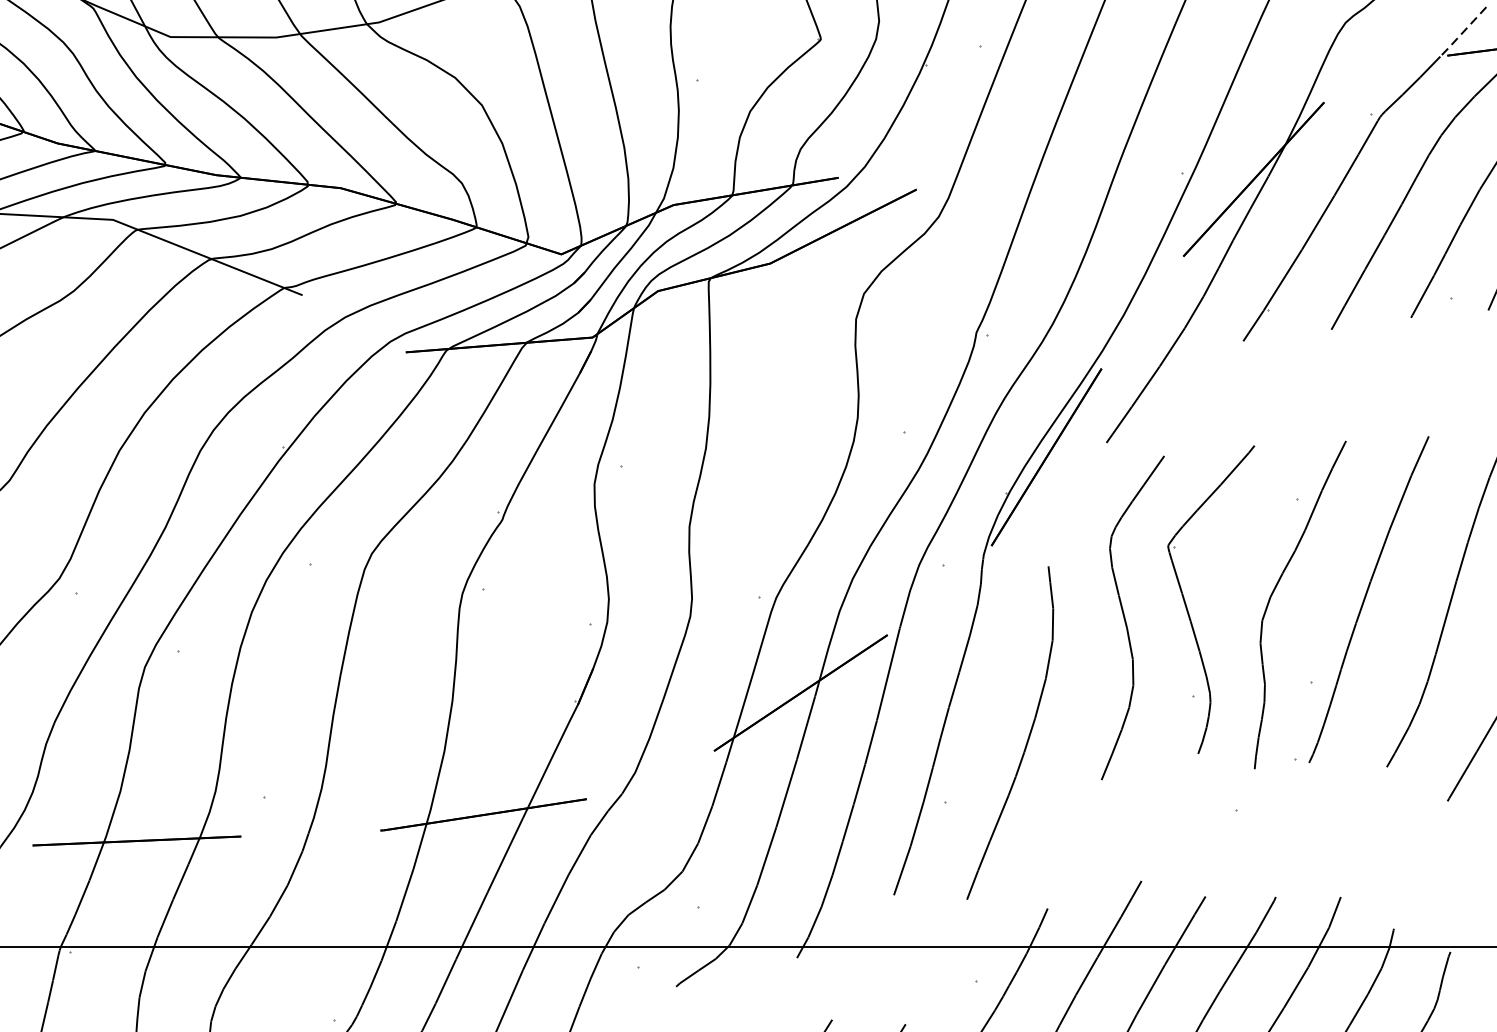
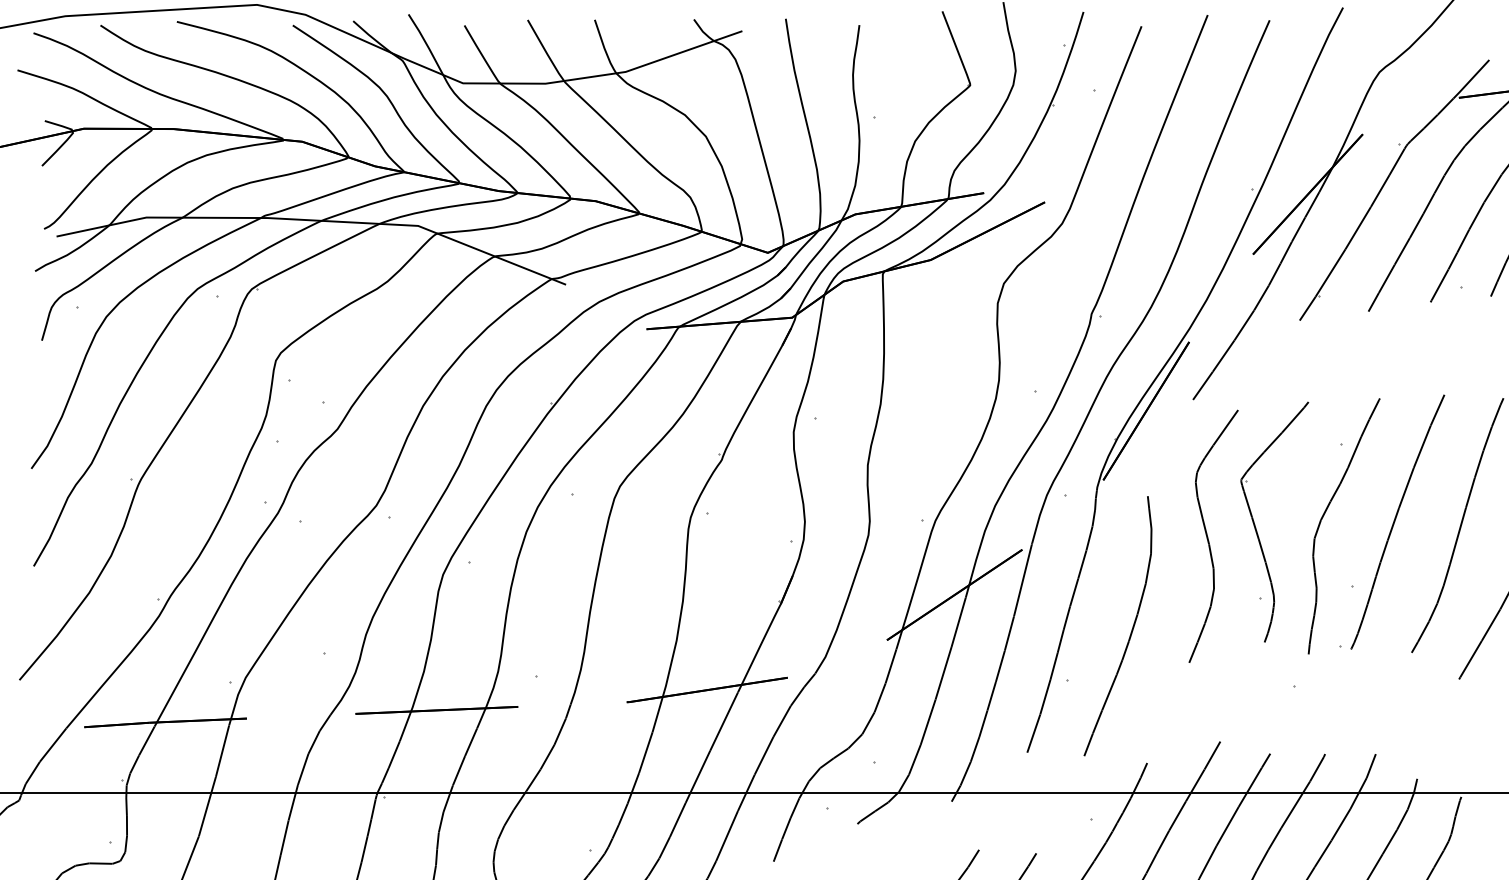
line: (1463, 32) -> (1471, 79), dashed -> solid

